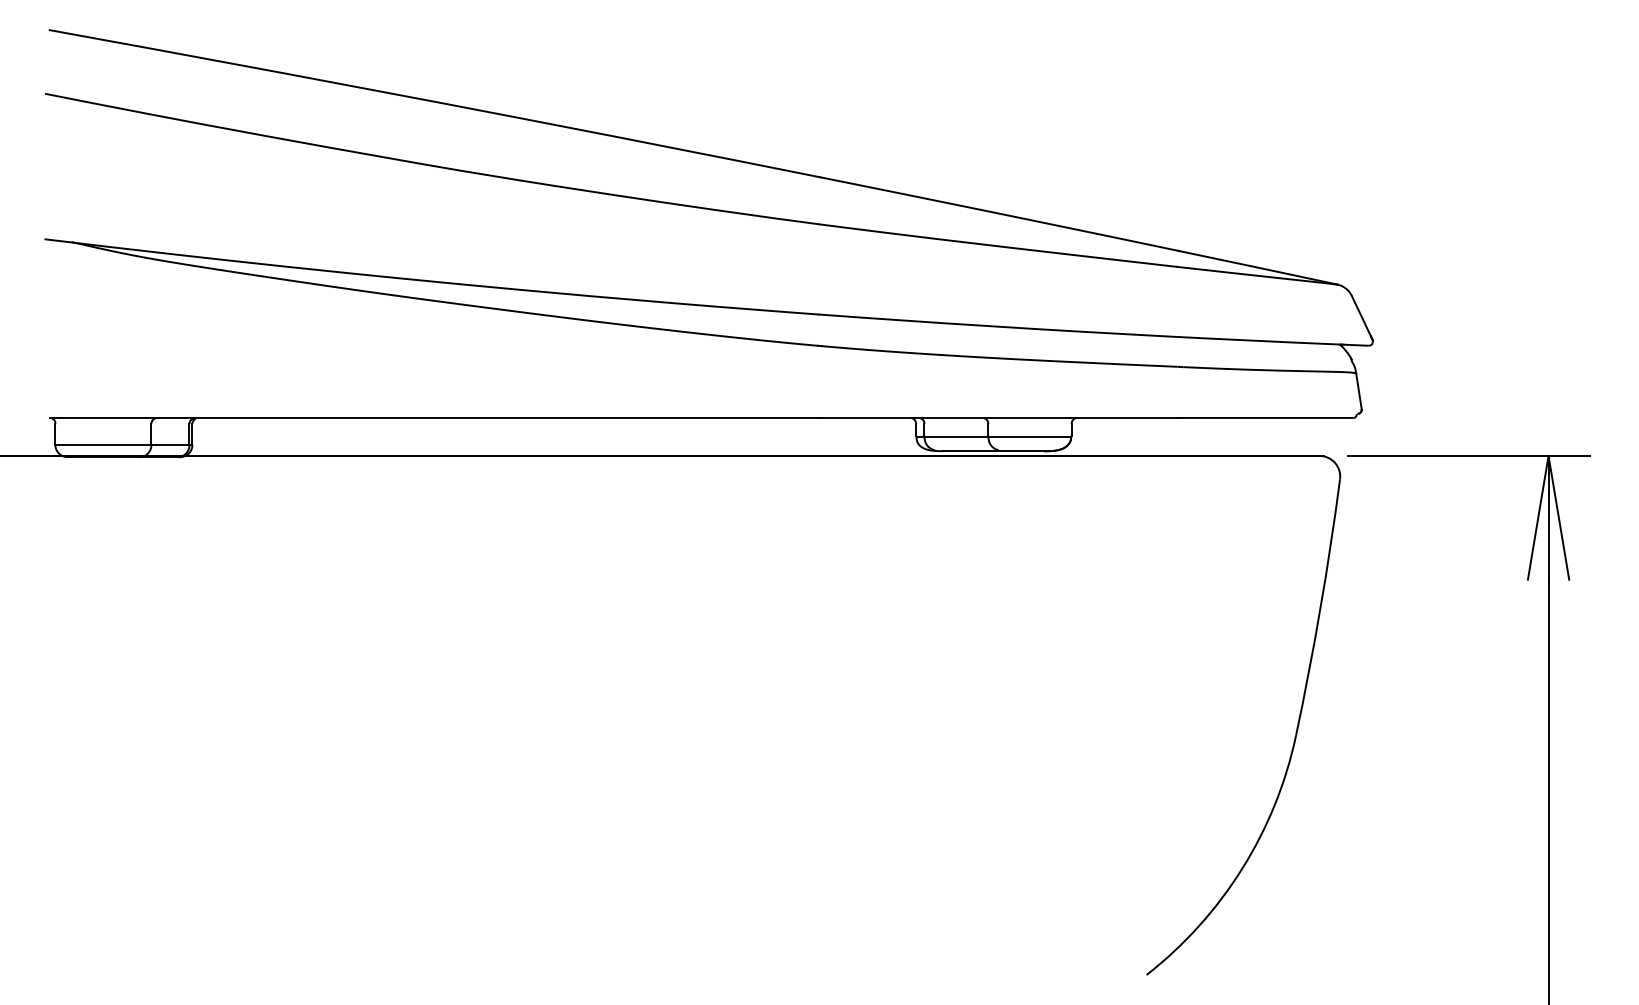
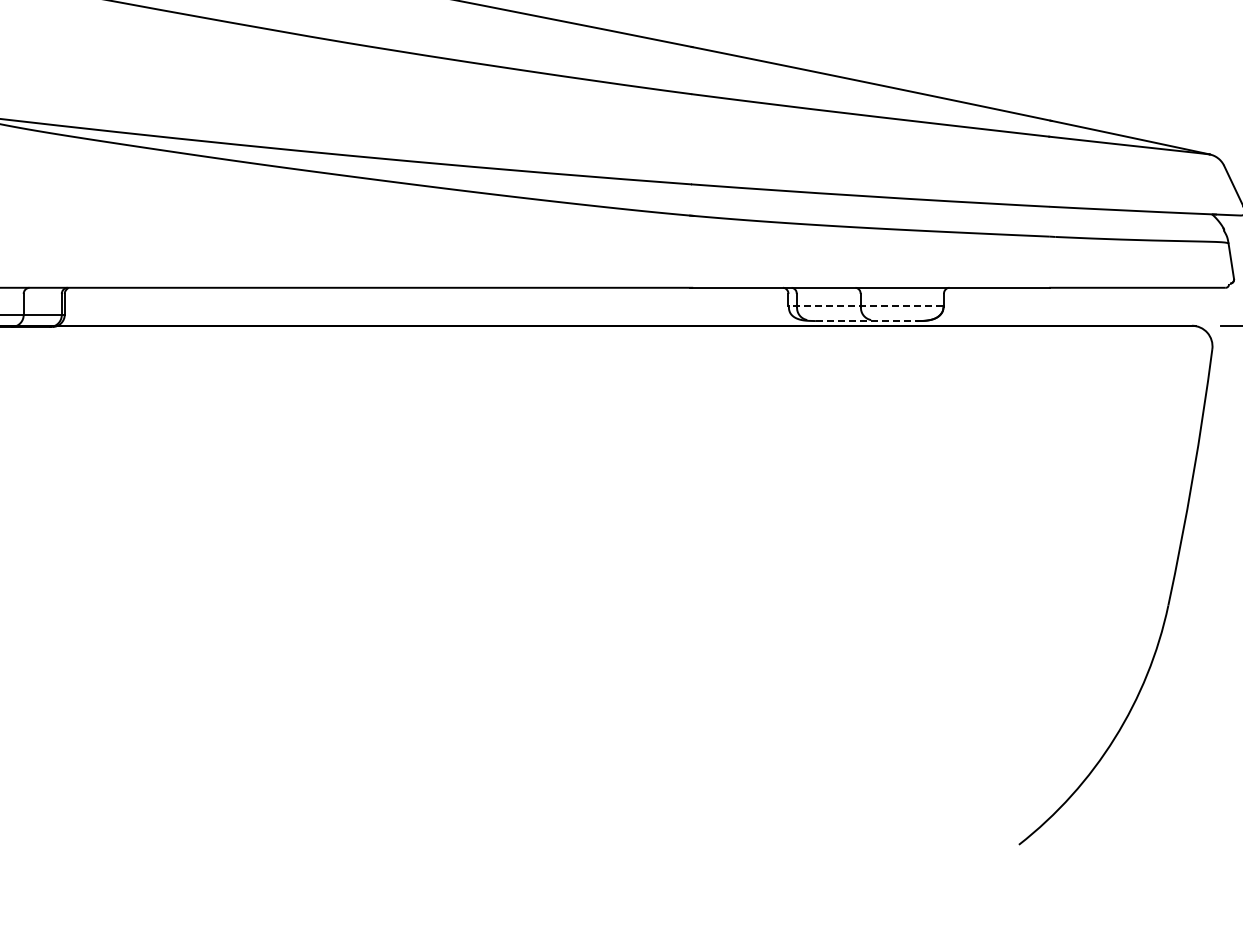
line: (993, 436) -> (865, 306), solid -> dashed
line: (994, 451) -> (866, 321), solid -> dashed

